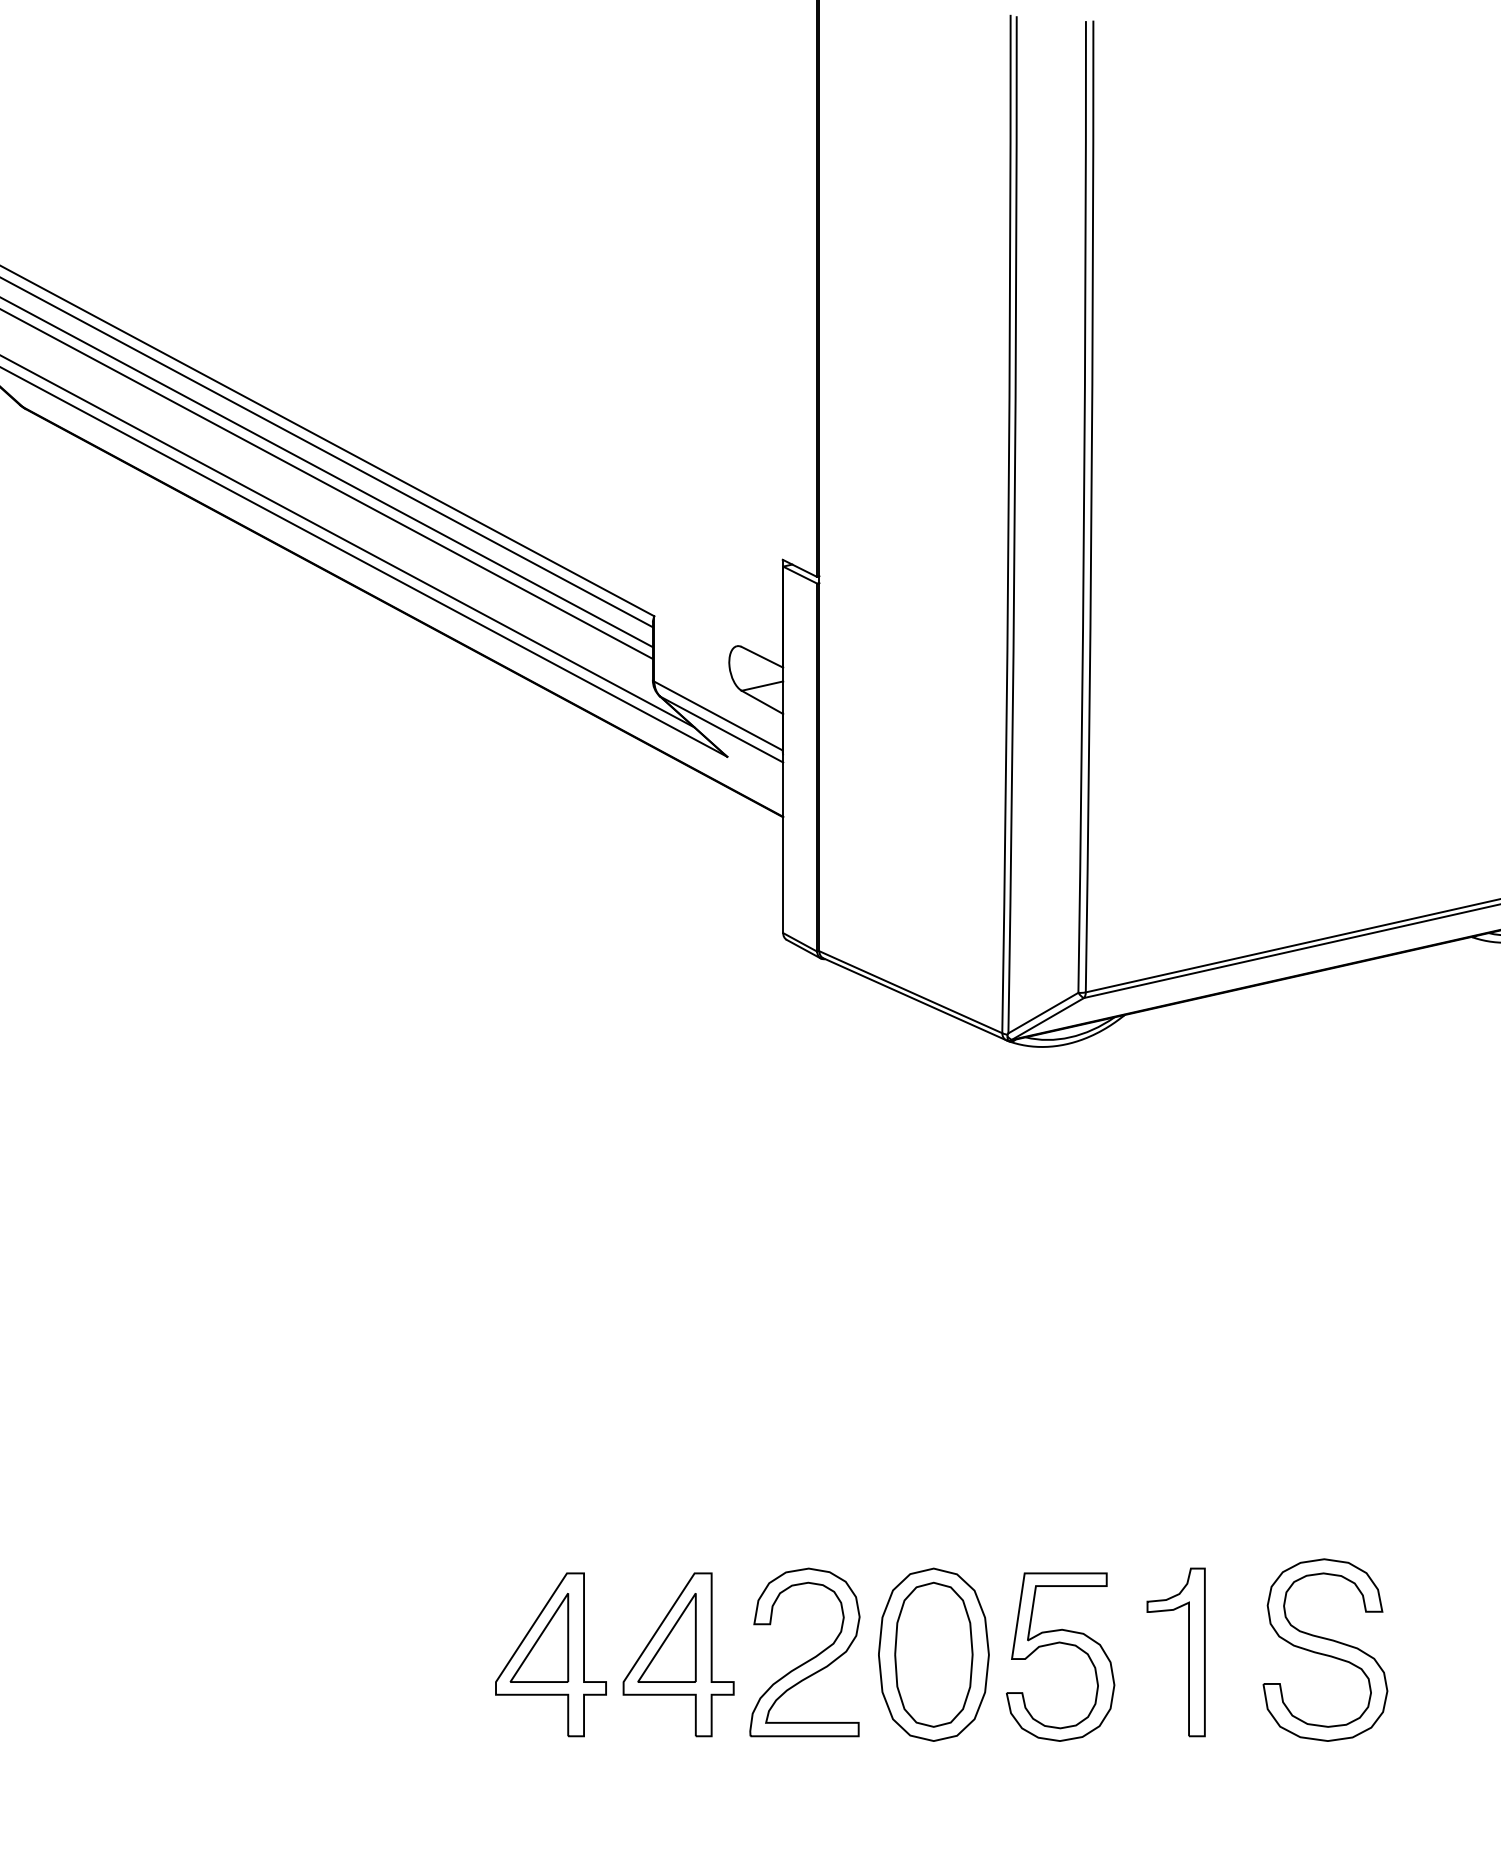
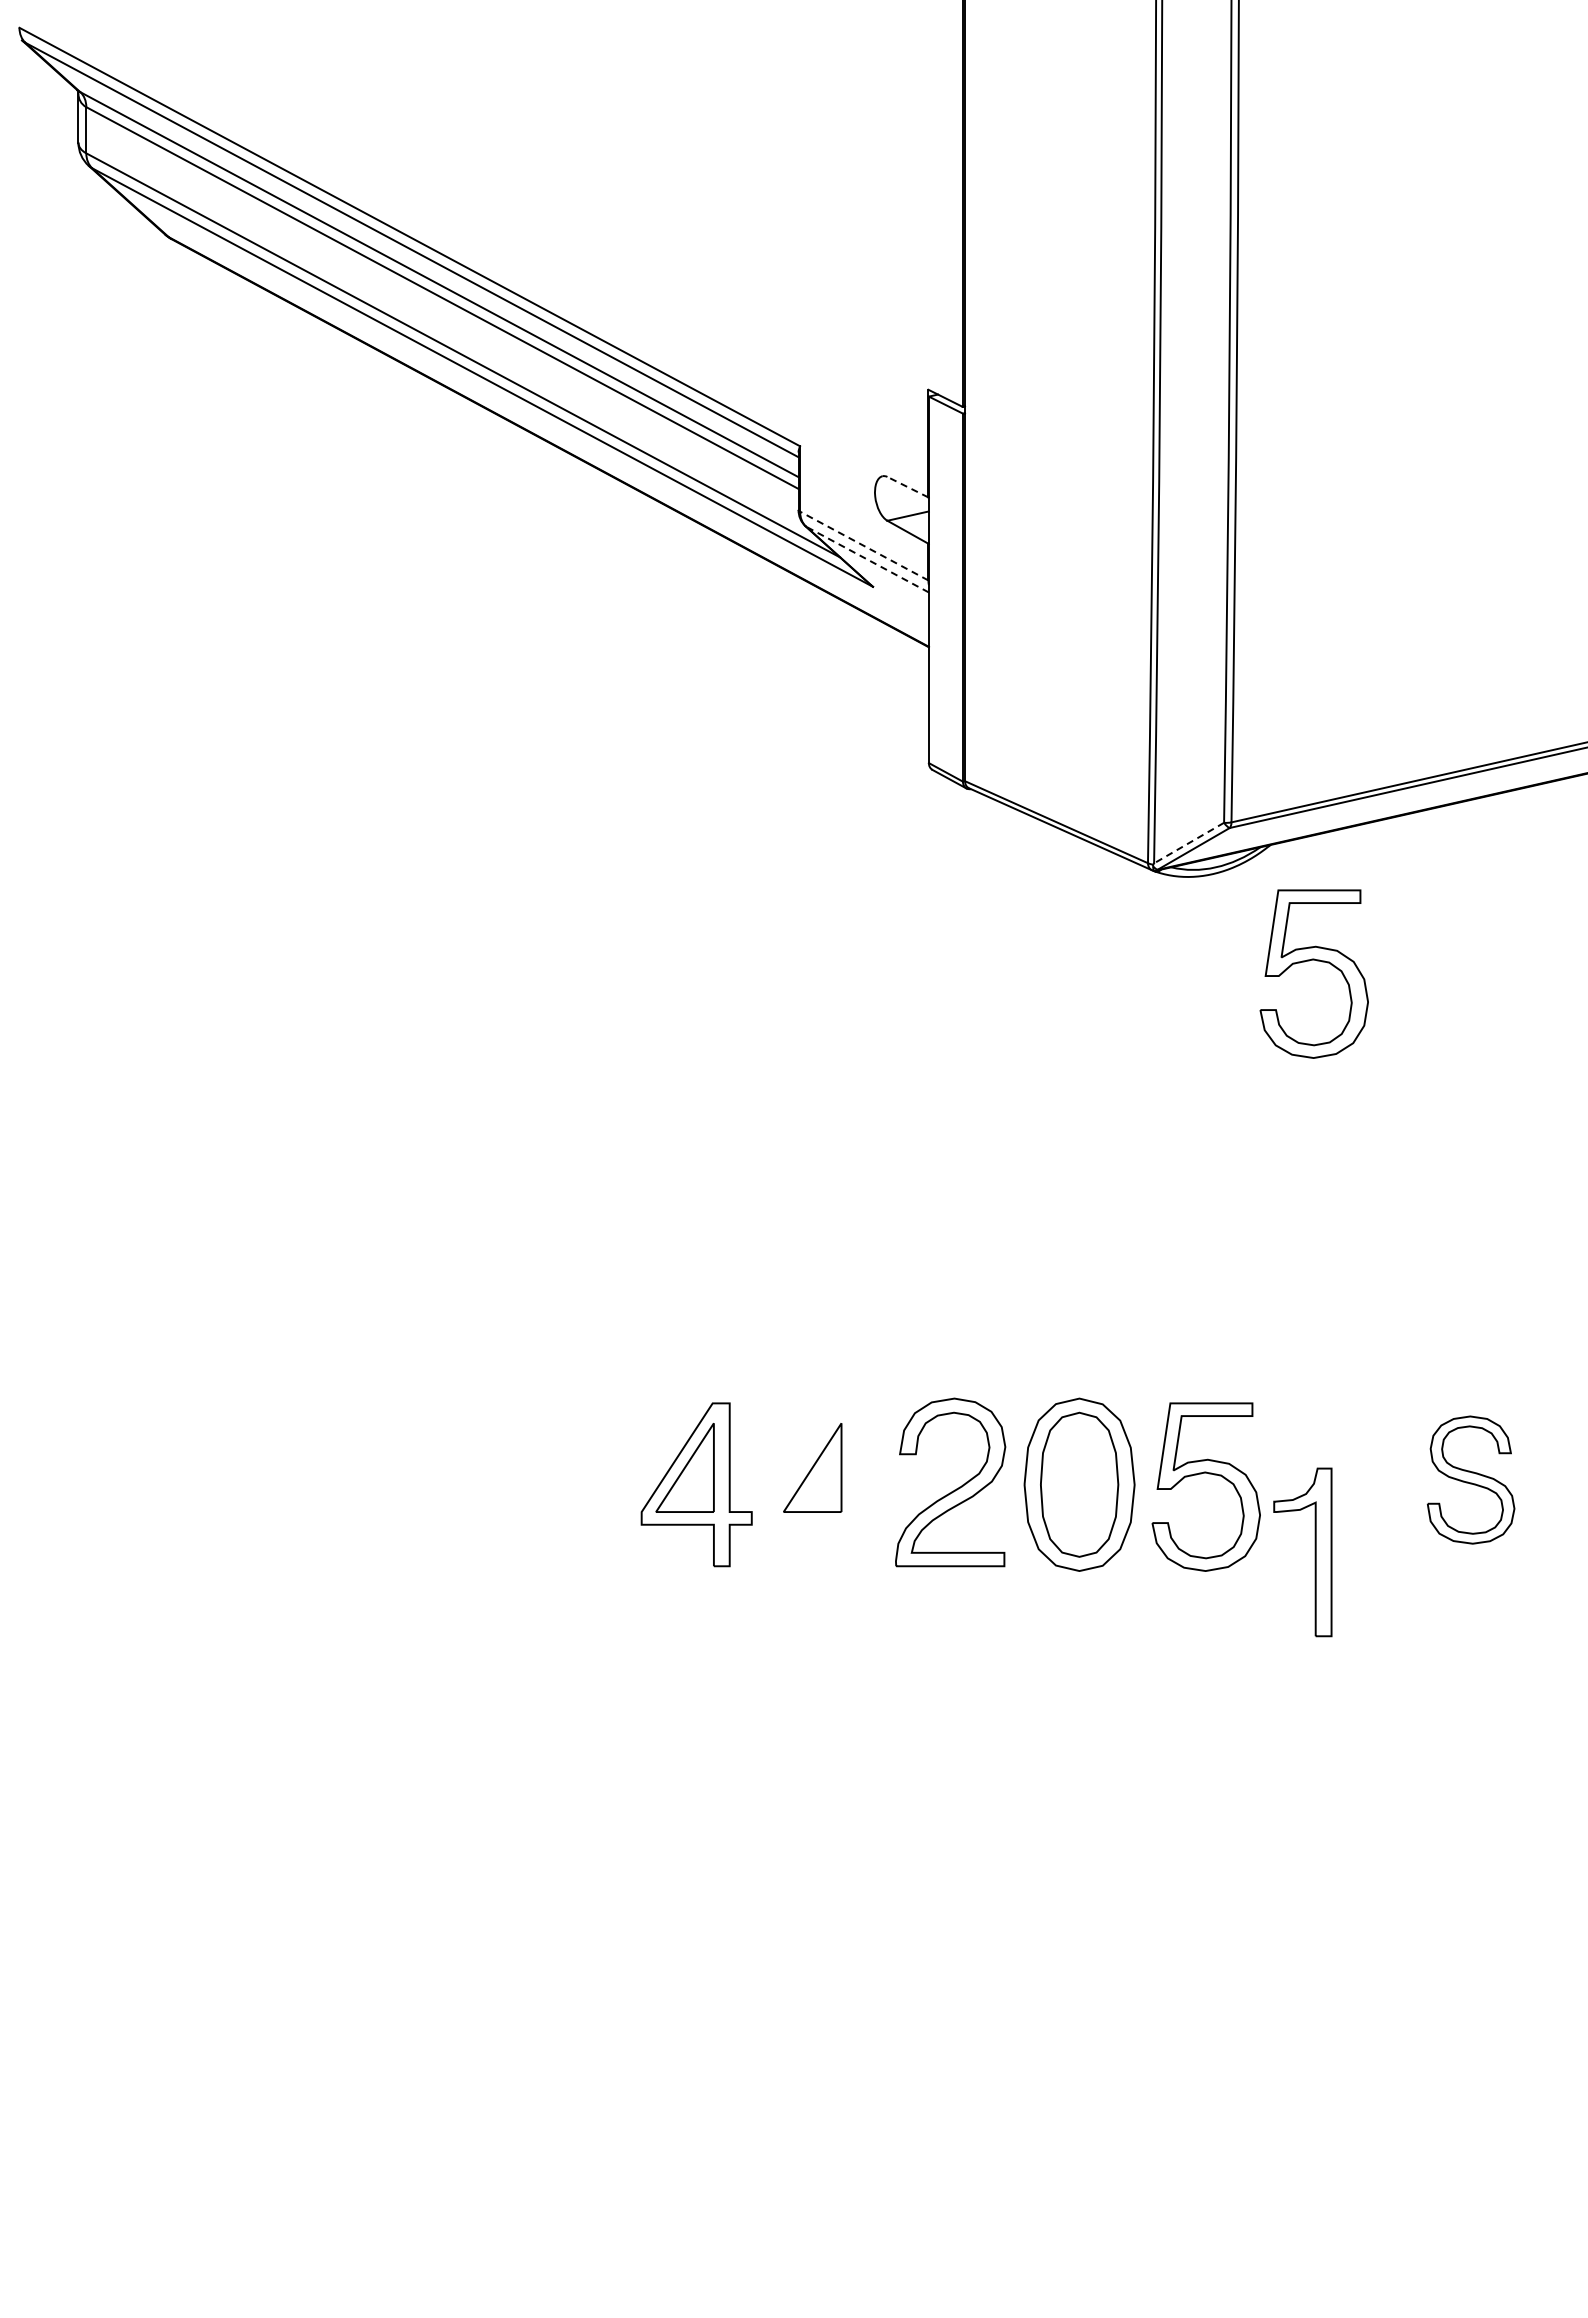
line: (761, 657) -> (907, 487), solid -> dashed
line: (718, 716) -> (864, 546), solid -> dashed
line: (721, 729) -> (867, 559), solid -> dashed
line: (1042, 1013) -> (1188, 843), solid -> dashed
part: (1163, 1131) -> (1309, 961), added
part: (1324, 1649) -> (1470, 1479), size x0.7
part: (1187, 1652) -> (1314, 1552), moved
part: (678, 1654) -> (824, 1484), removed

